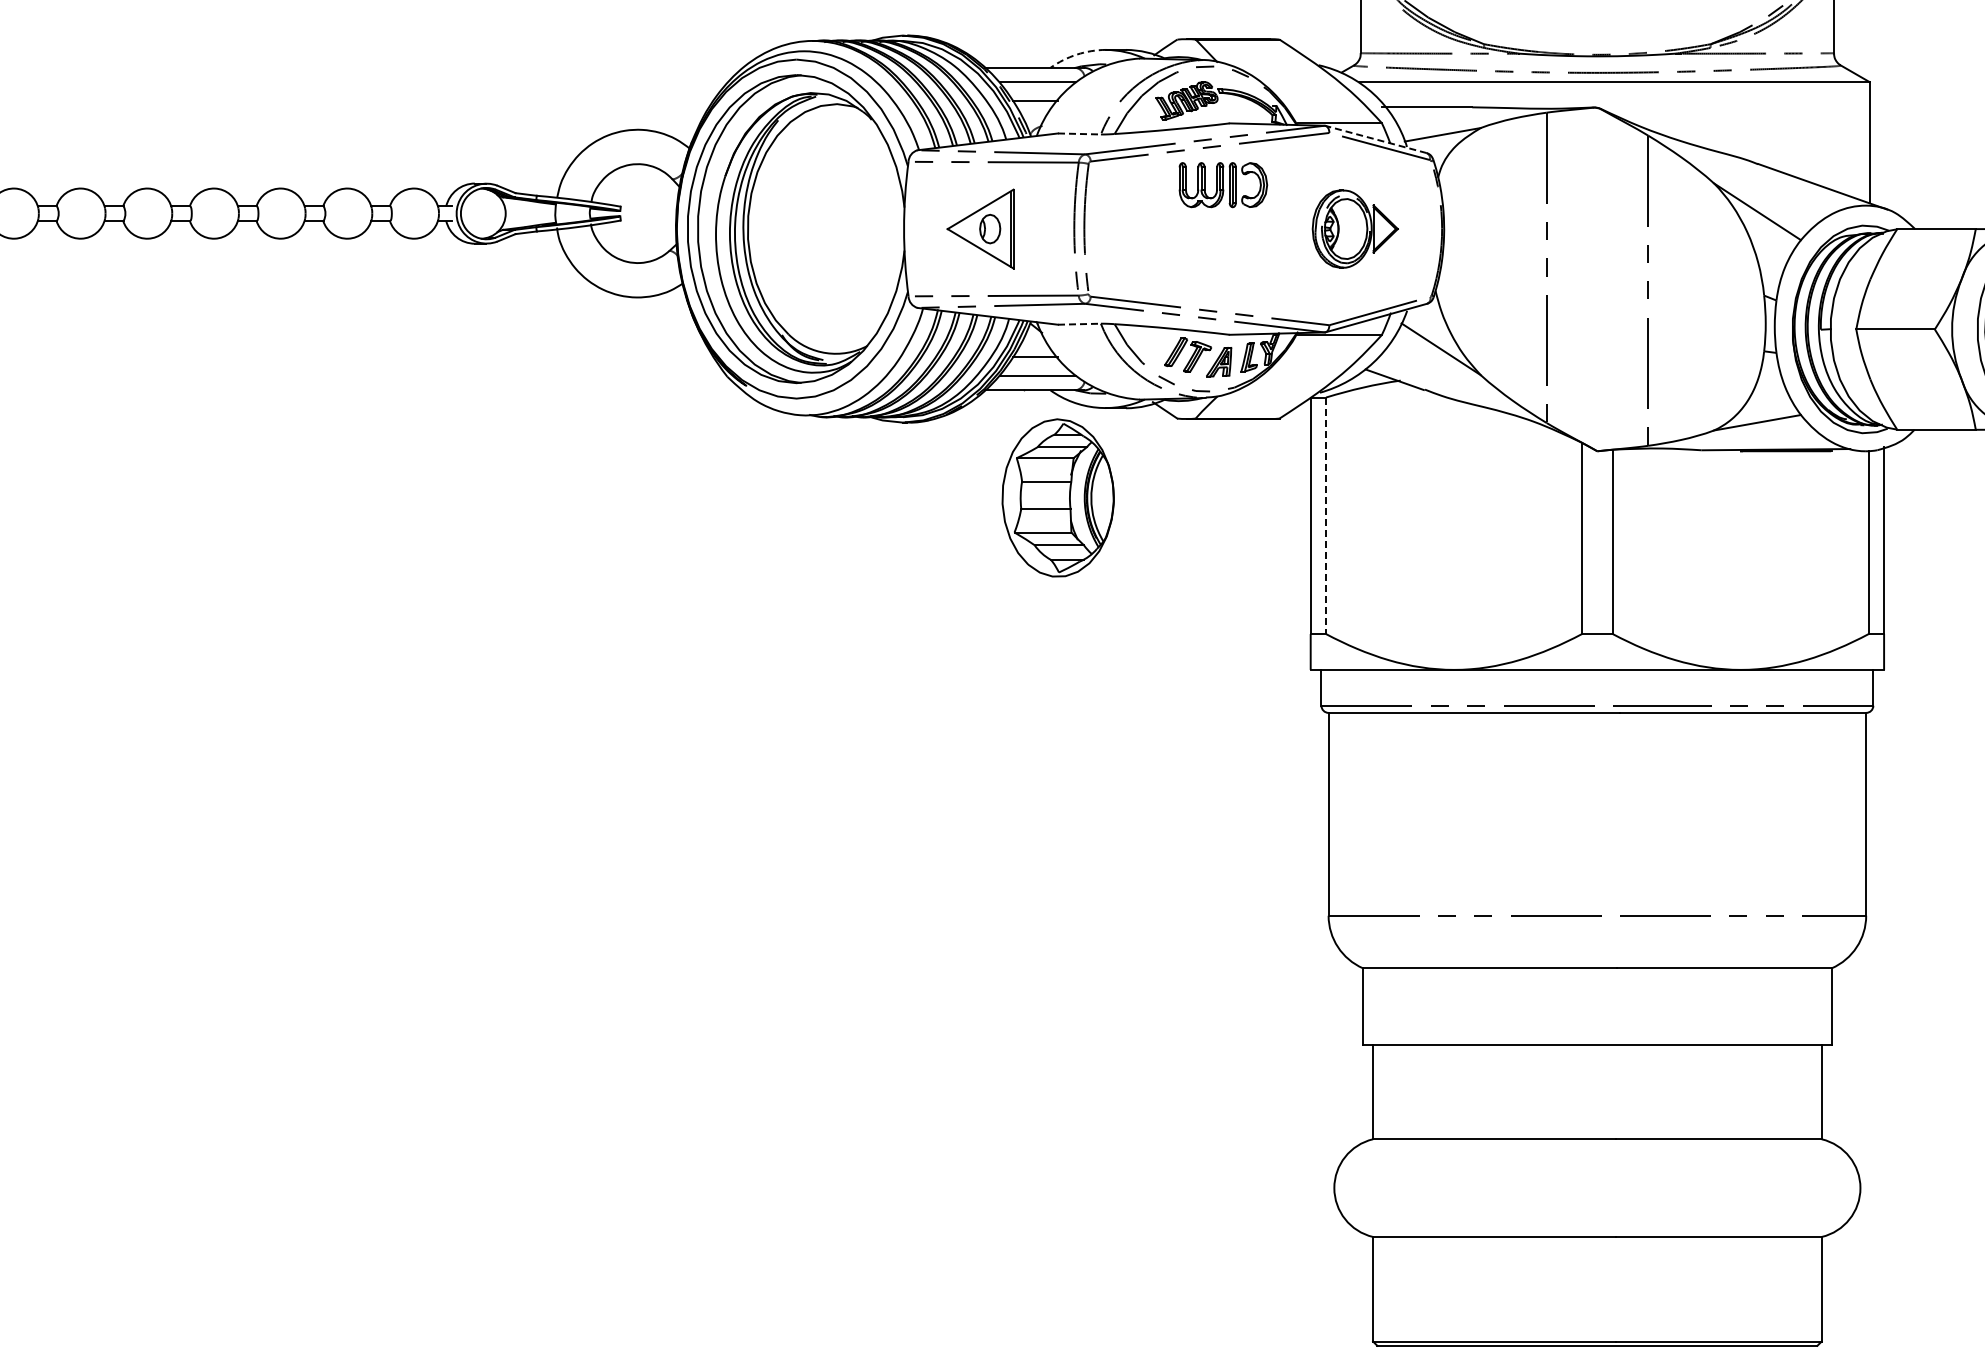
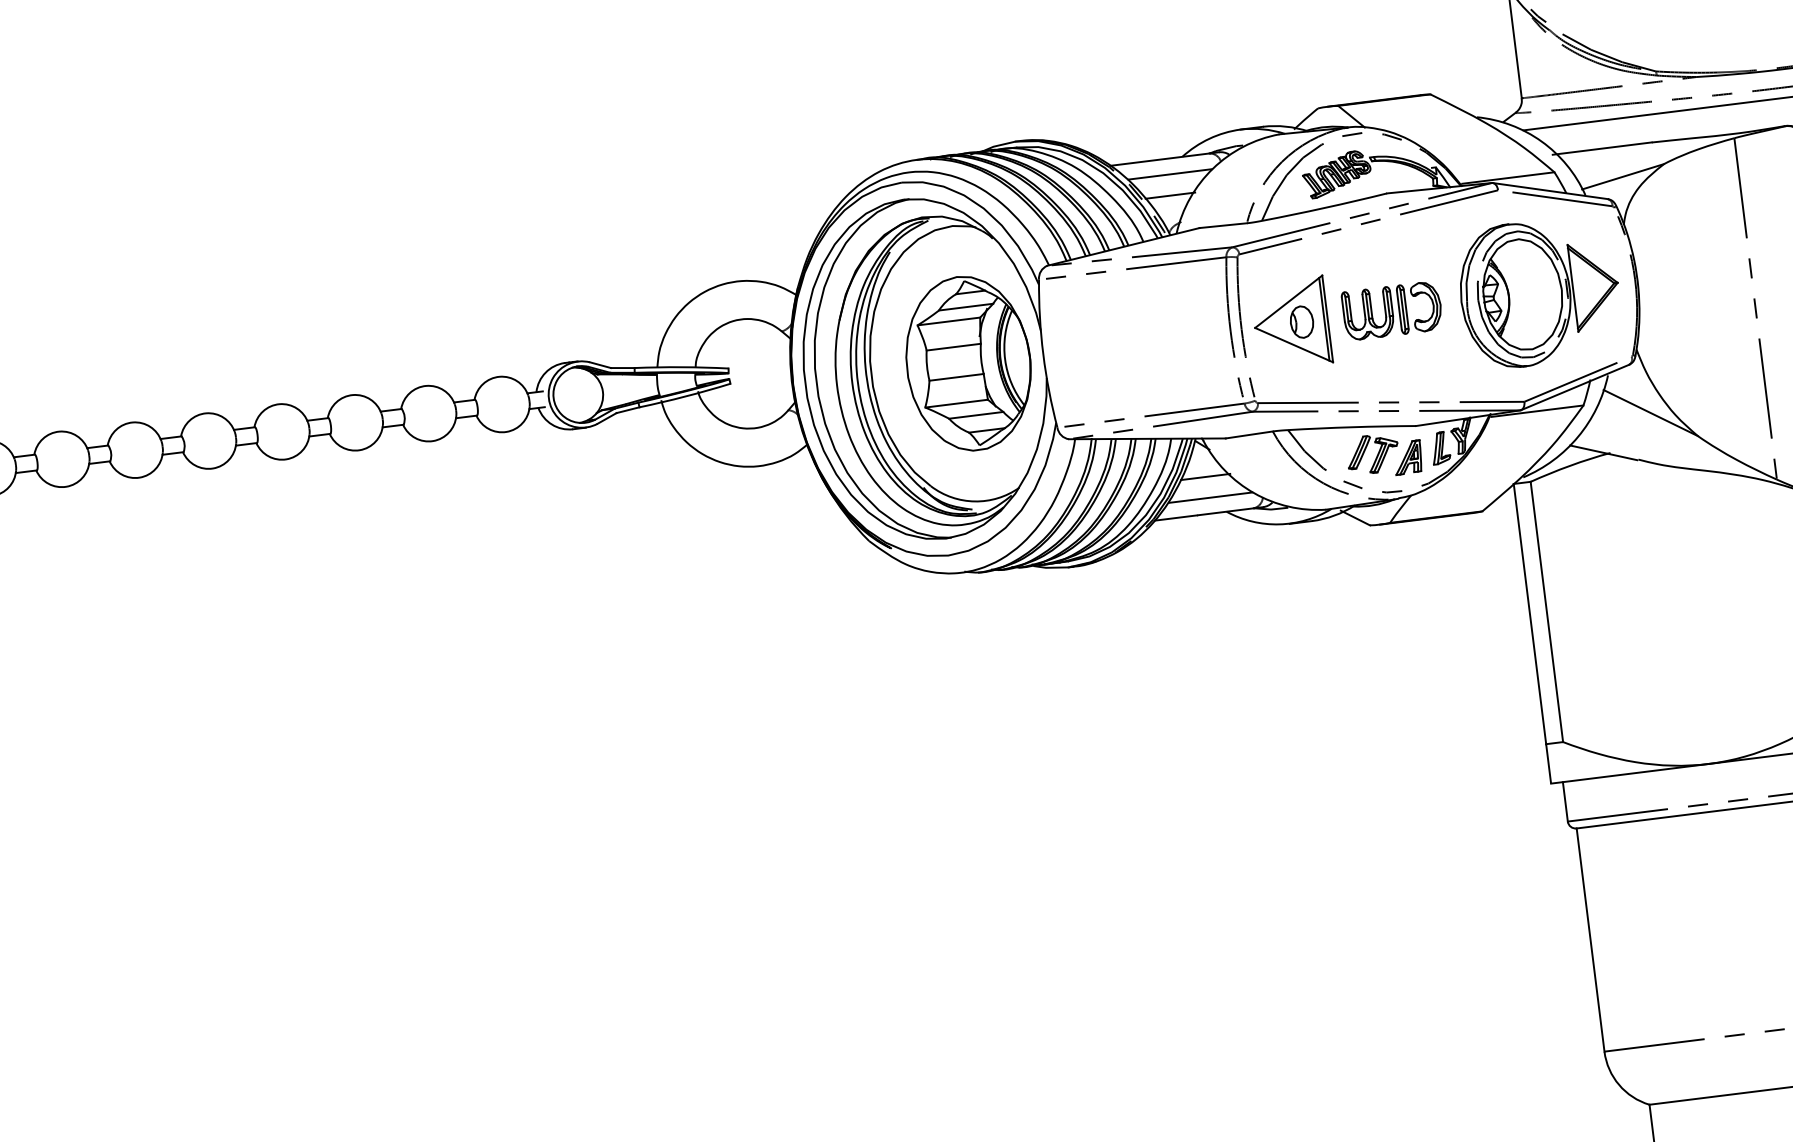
arc: (1076, 54) -> (1209, 138), dashed -> solid
line: (1079, 133) -> (1223, 225), dashed -> solid
line: (1375, 139) -> (1549, 191), dashed -> solid
part: (1223, 185) -> (1392, 311), moved
part: (980, 228) -> (1291, 322), moved
part: (1355, 228) -> (1539, 291), size x1.67
line: (1079, 324) -> (1249, 435), dashed -> solid
part: (1057, 497) -> (967, 363), moved
line: (1326, 516) -> (1547, 612), dashed -> solid

